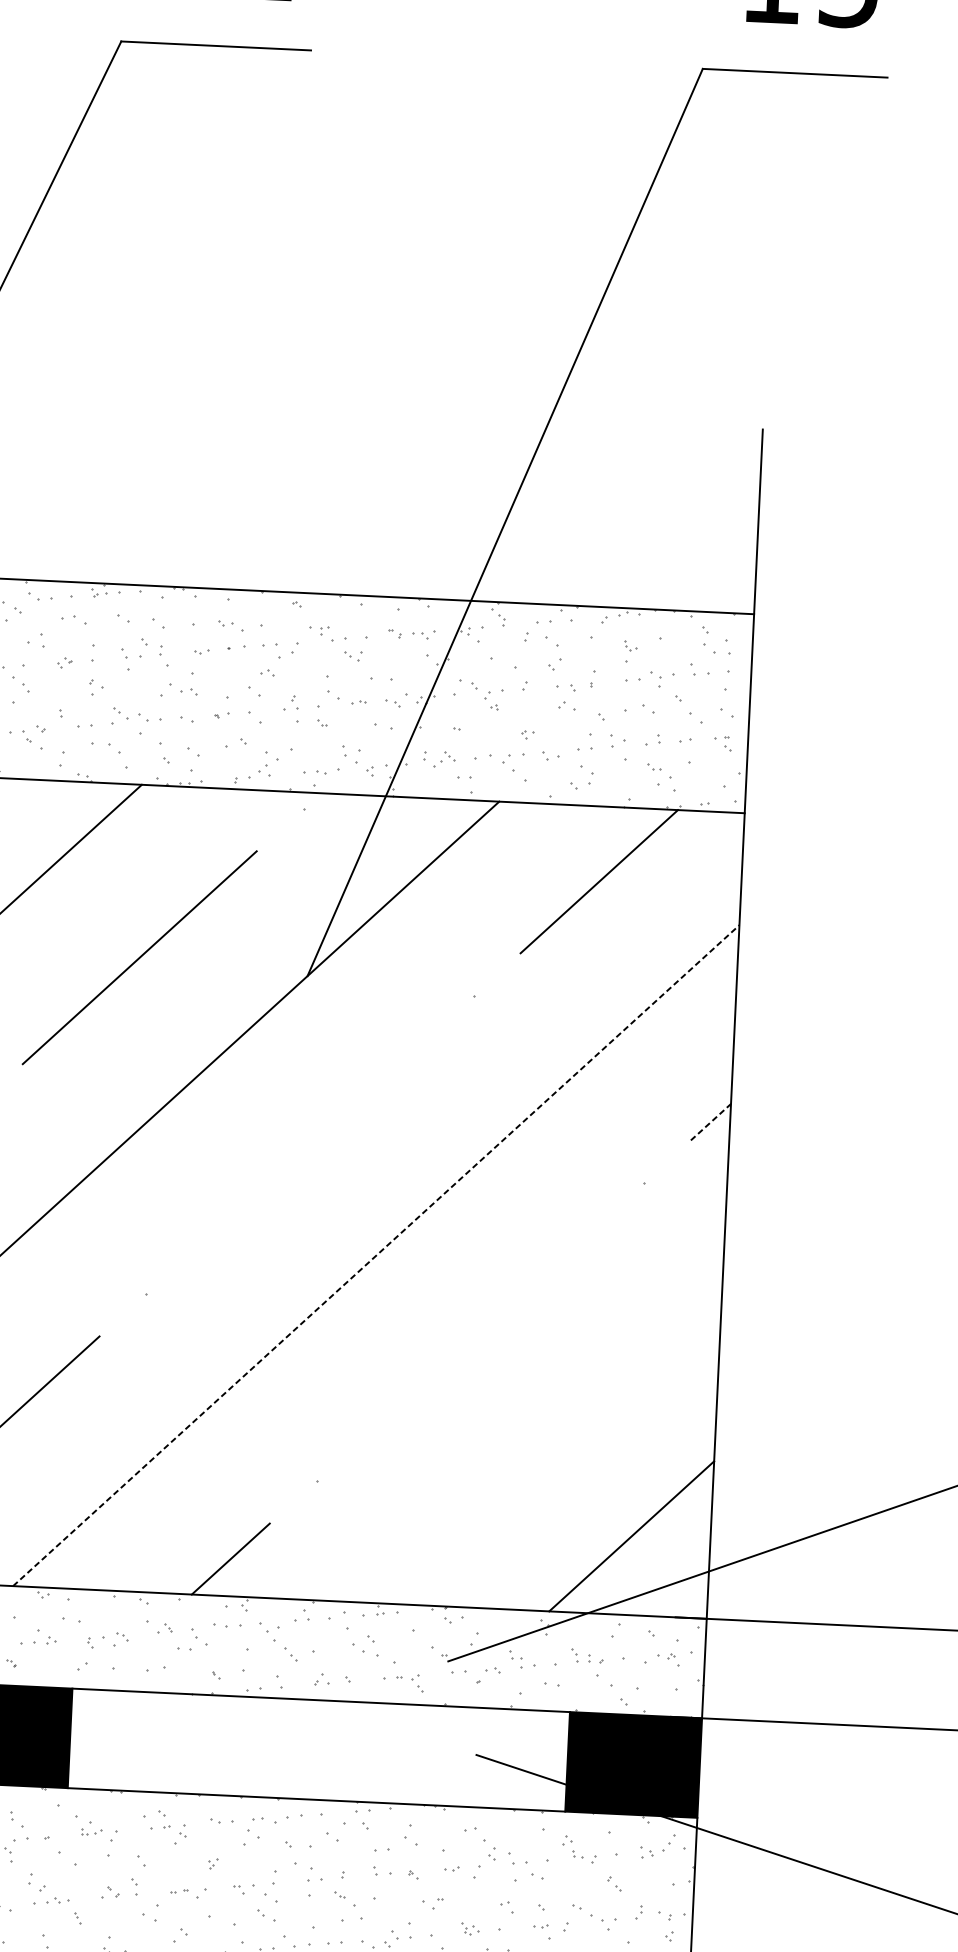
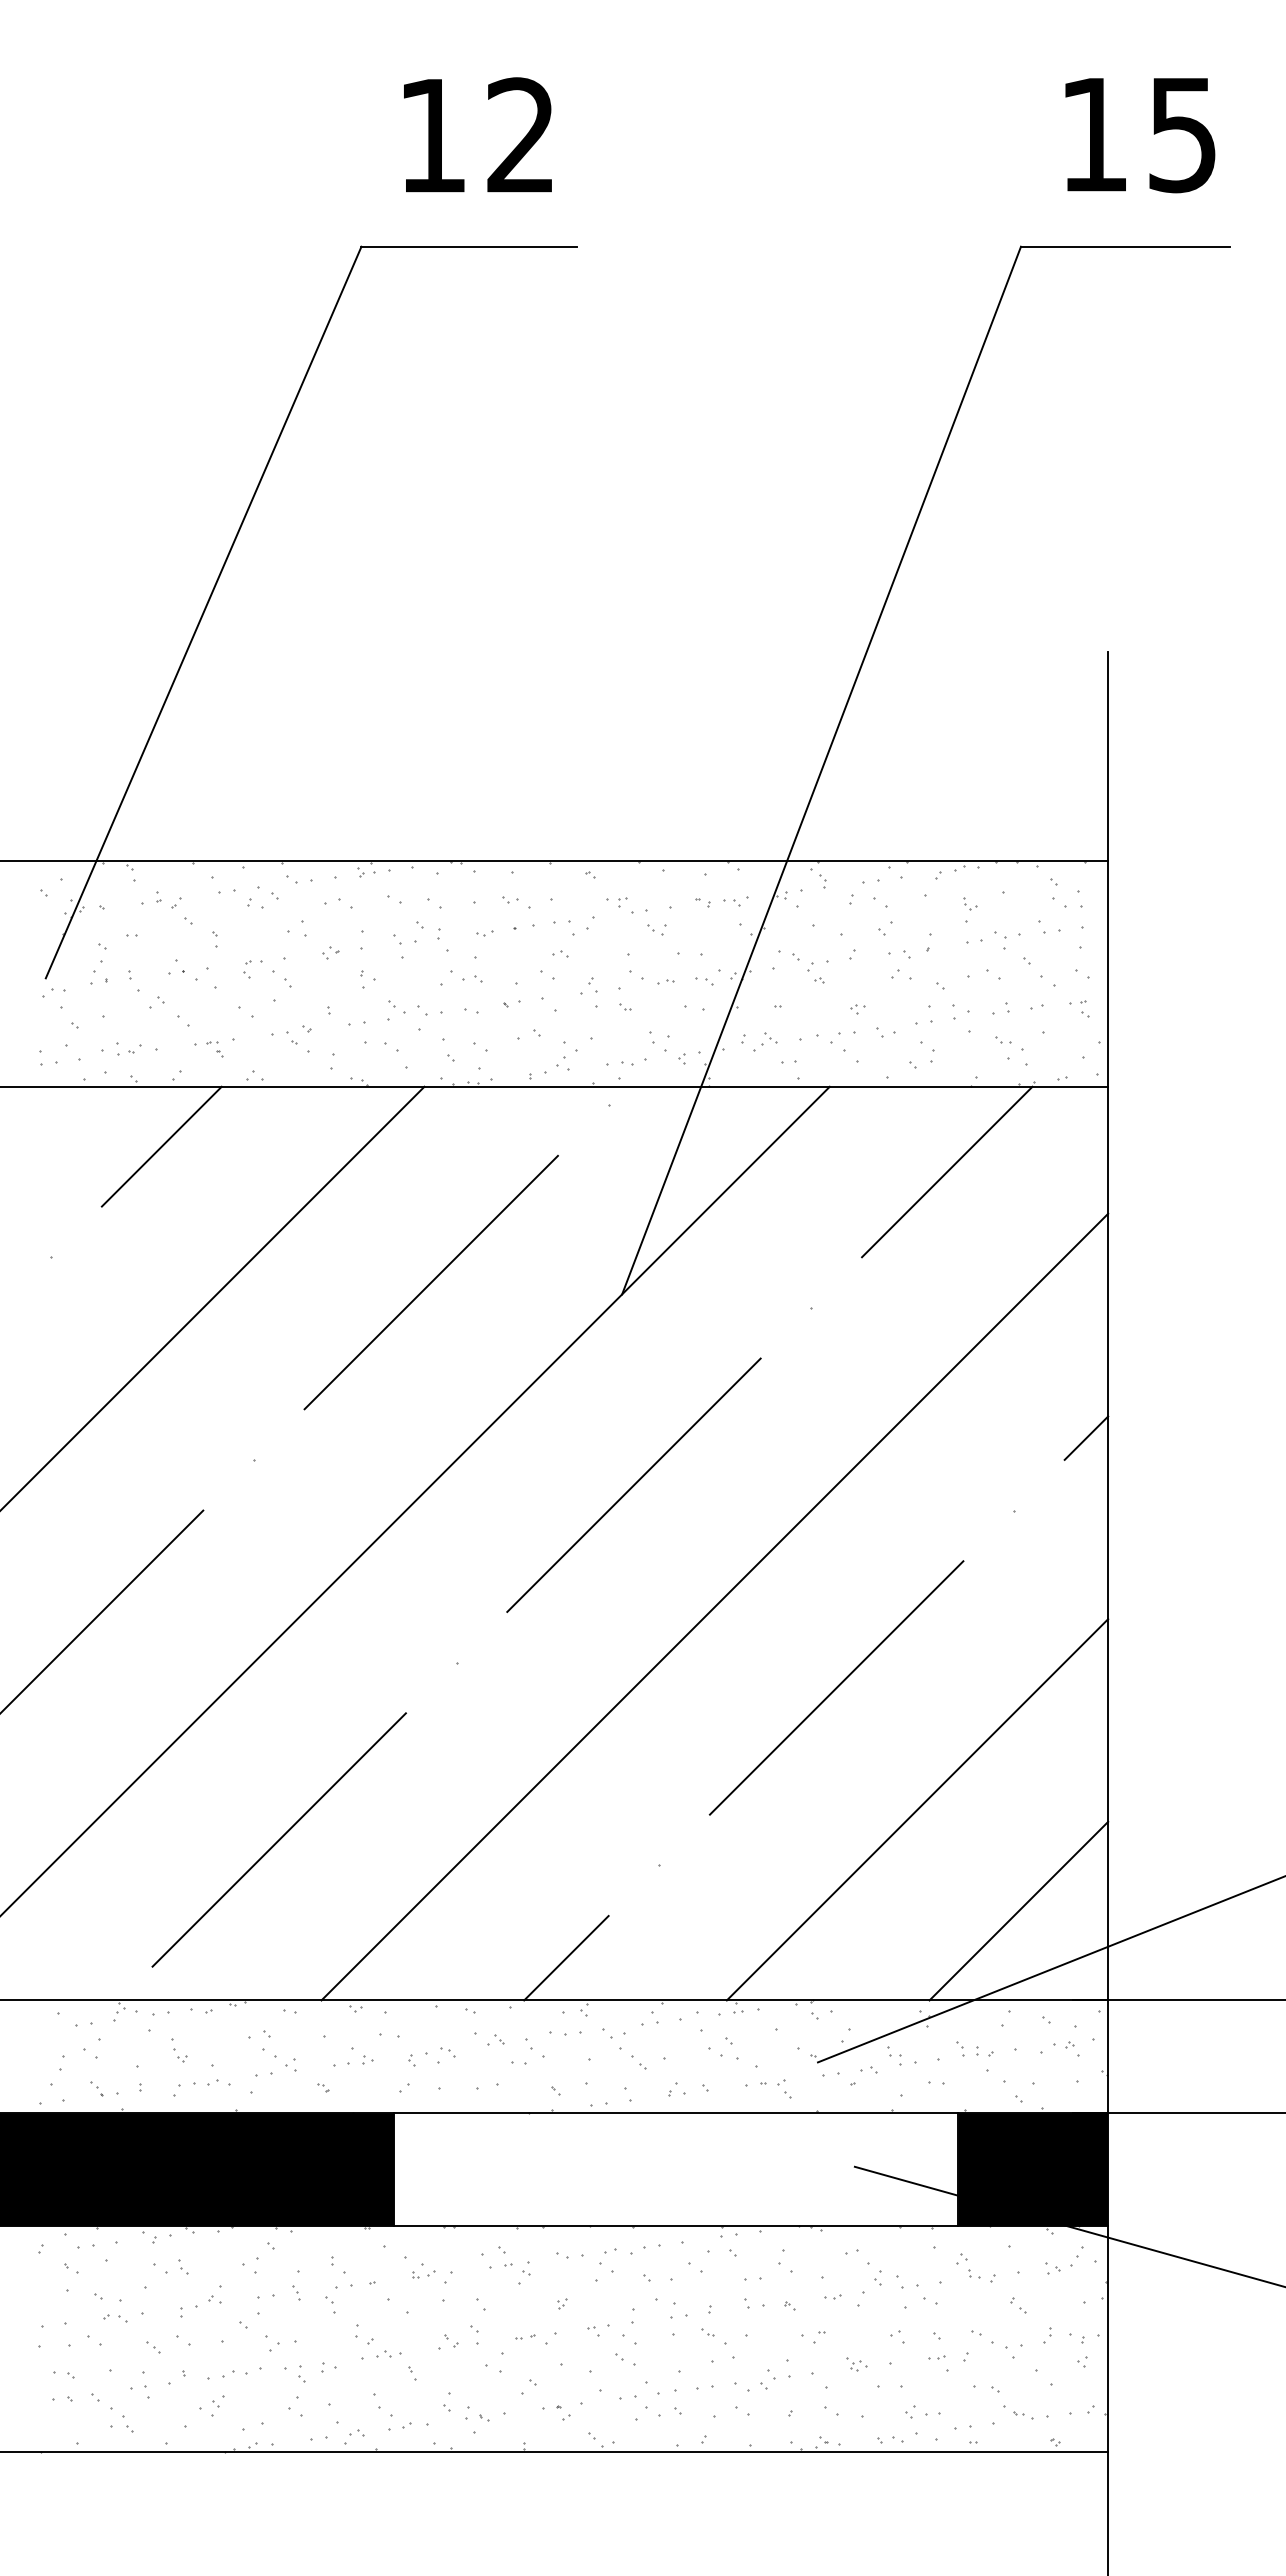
line: (711, 1122) -> (1086, 1438), dashed -> solid
line: (309, 1144) -> (633, 1484), added
line: (376, 1255) -> (715, 1606), dashed -> solid
line: (480, 1331) -> (836, 1687), added
line: (546, 1442) -> (917, 1809), added

